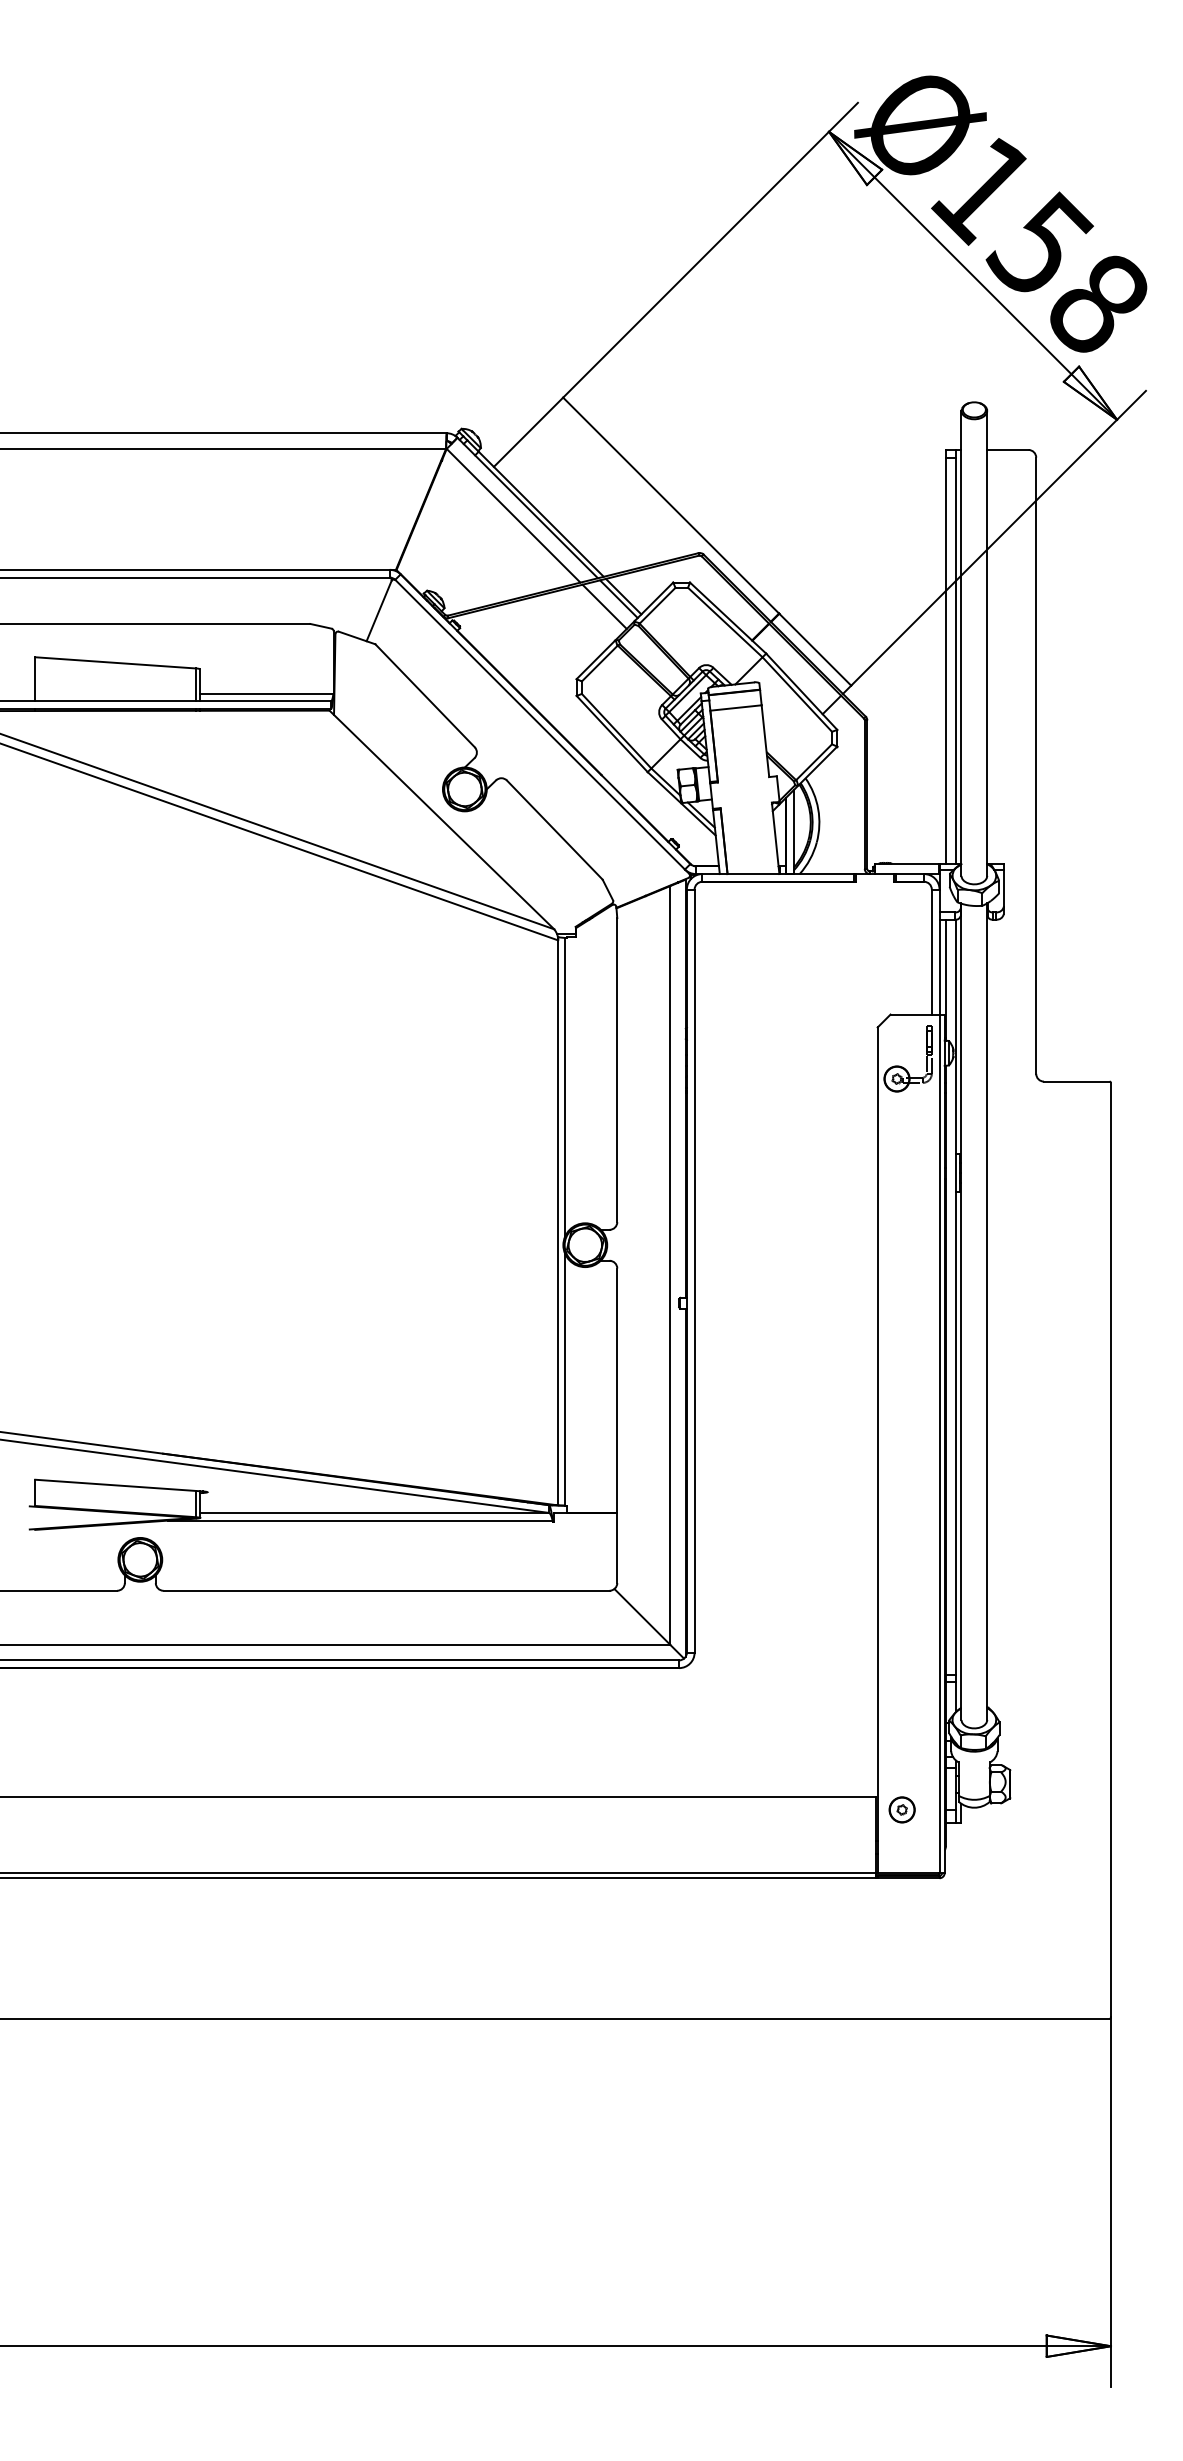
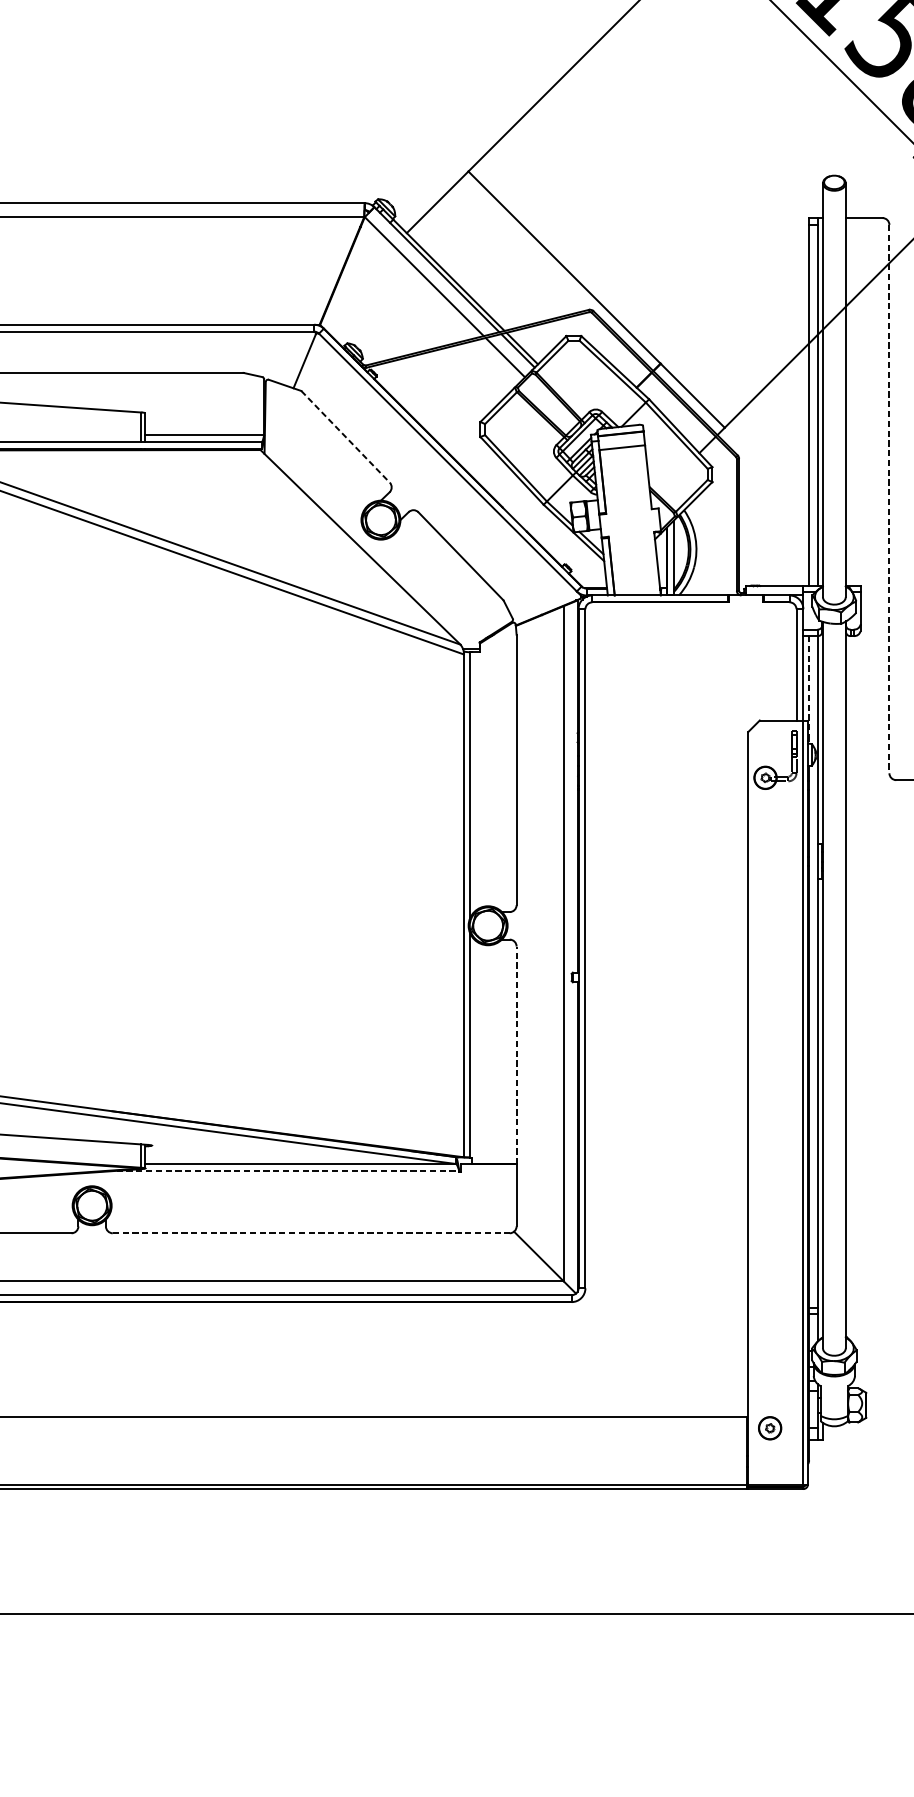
line: (425, 695) -> (345, 436), solid -> dashed
line: (1036, 766) -> (889, 499), solid -> dashed
line: (946, 980) -> (809, 690), solid -> dashed
line: (617, 1390) -> (516, 1055), solid -> dashed
line: (360, 1520) -> (288, 1170), solid -> dashed
line: (387, 1590) -> (312, 1233), solid -> dashed

